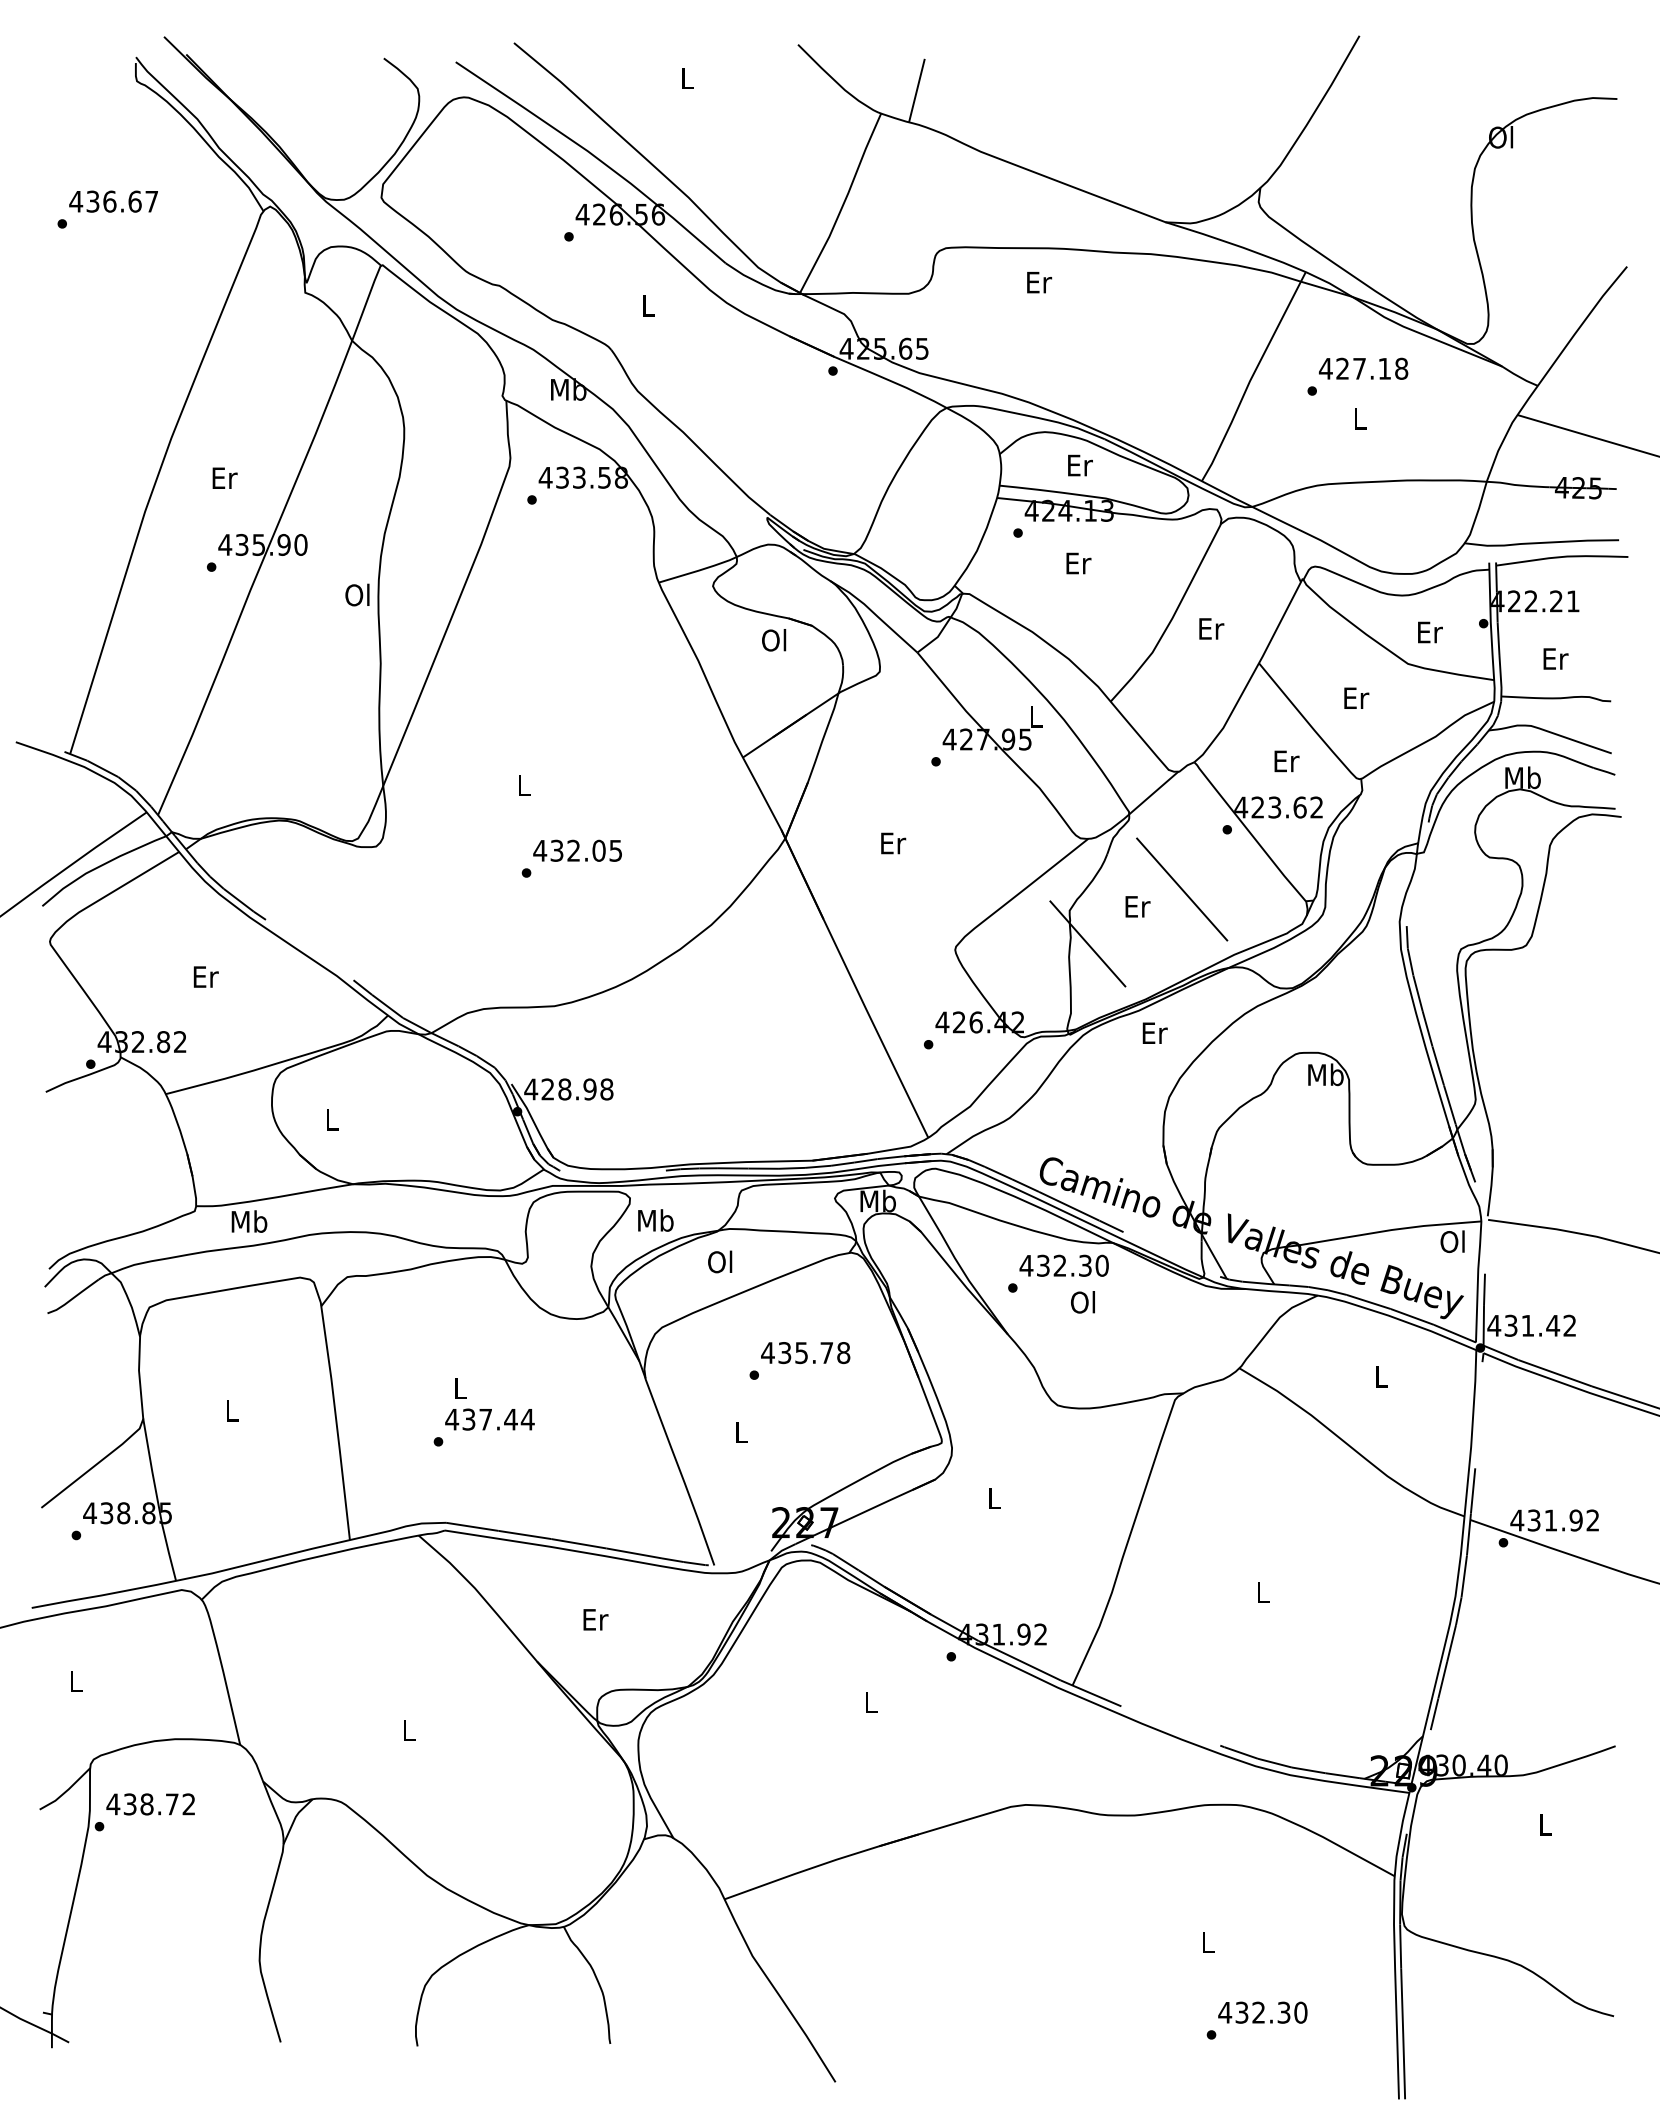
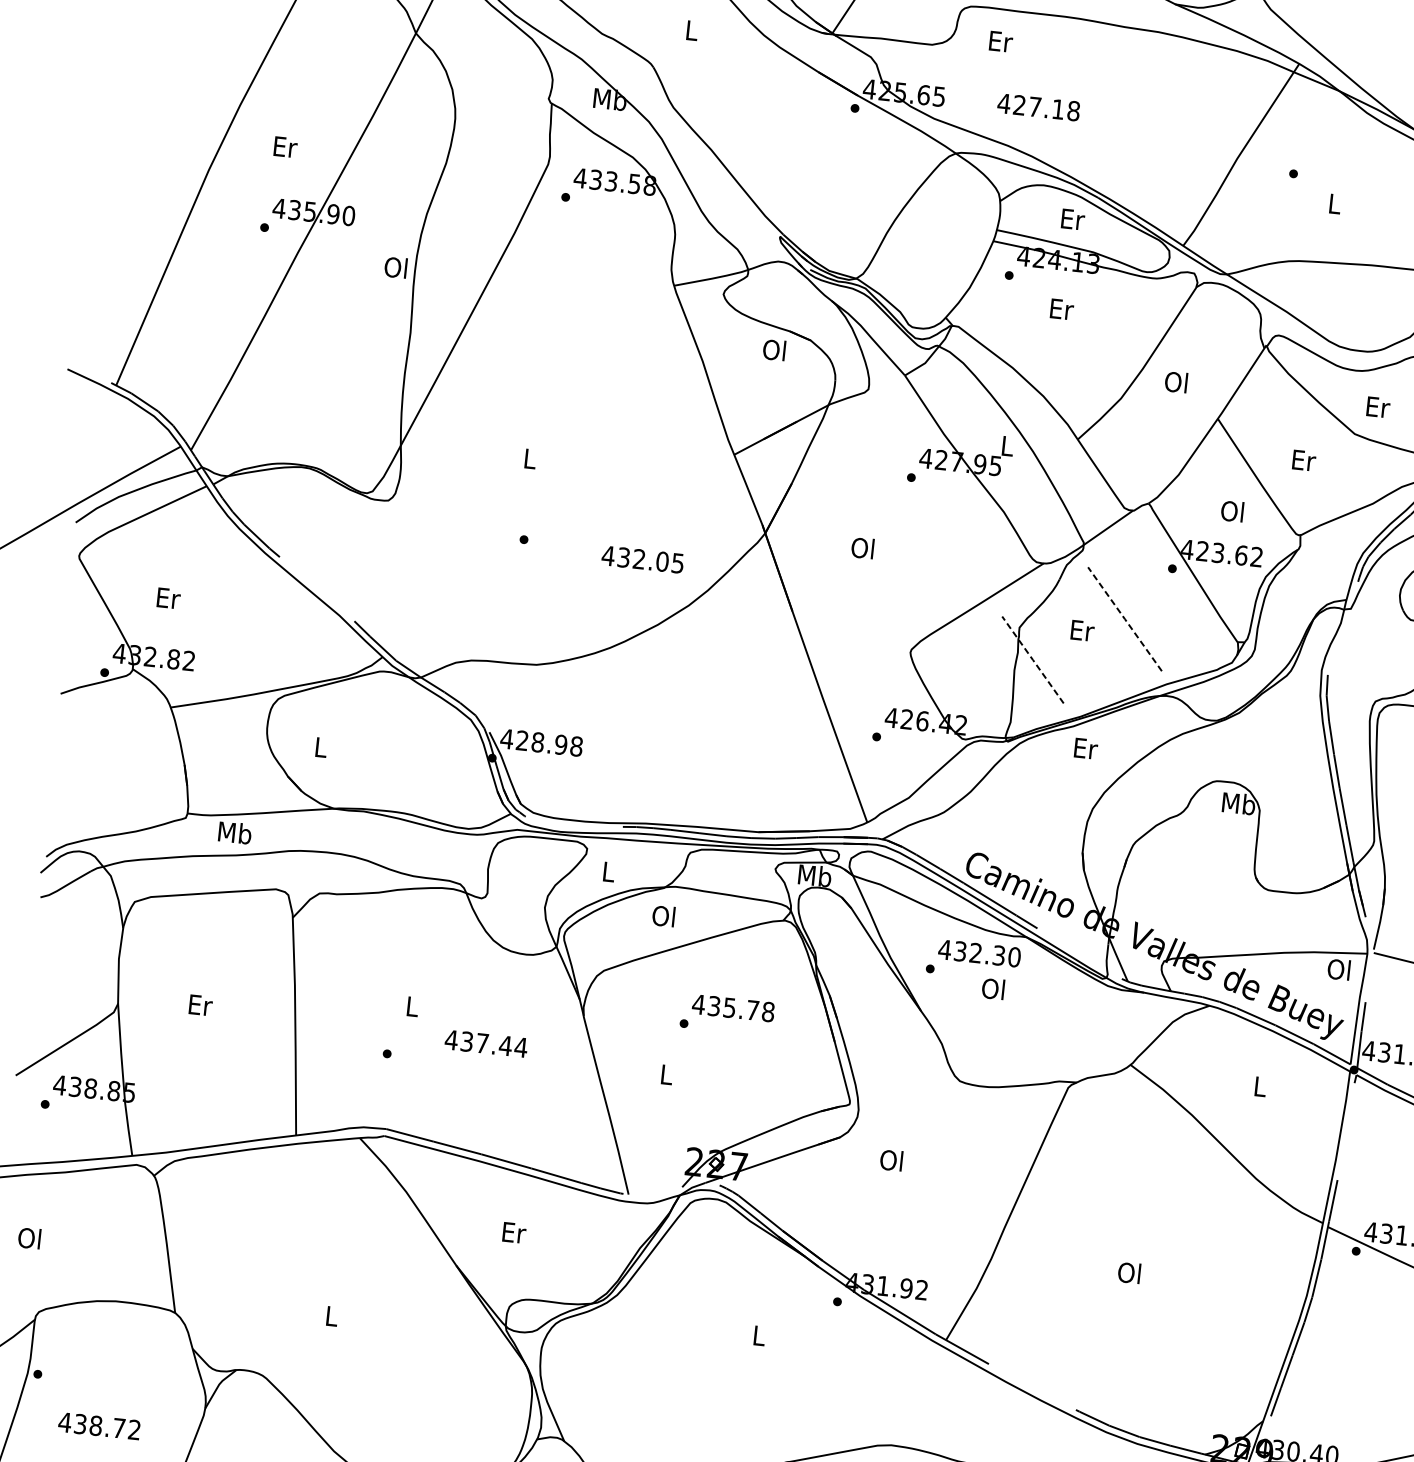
text: (1039, 282) -> (1001, 41), moved
text: (1363, 368) -> (1038, 107), moved
text: (1211, 628) -> (1177, 382), Er -> Ol
text: (1286, 760) -> (1233, 510), Er -> Ol
text: (892, 842) -> (863, 547), Er -> Ol
text: (577, 850) -> (642, 559), moved
line: (1182, 889) -> (1125, 619), solid -> dashed
line: (1087, 943) -> (1032, 659), solid -> dashed
text: (205, 976) -> (168, 597), moved
text: (655, 1220) -> (608, 871), Mb -> L
text: (232, 1410) -> (200, 1004), L -> Er
text: (489, 1419) -> (485, 1043), moved
text: (993, 1498) -> (891, 1160), L -> Ol
text: (1262, 1591) -> (1129, 1272), L -> Ol
text: (74, 1681) -> (29, 1238), L -> Ol
text: (150, 1804) -> (99, 1426), moved

